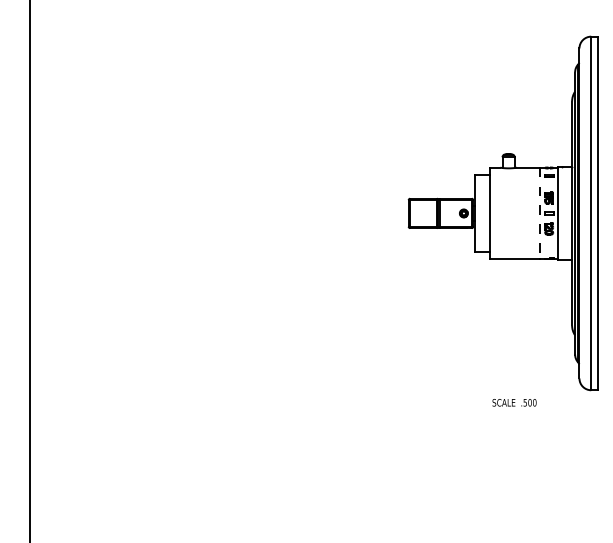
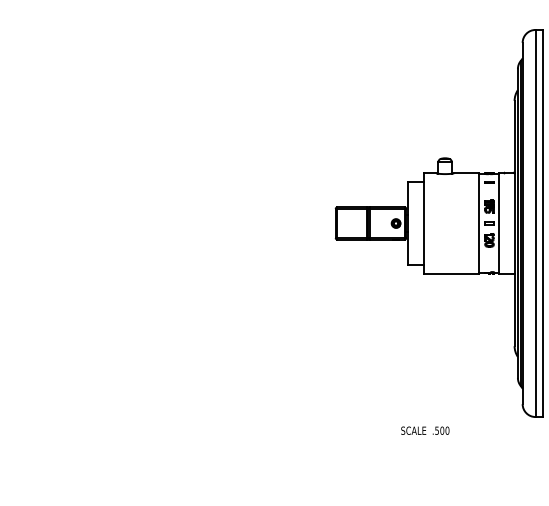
line: (539, 213) -> (478, 223), dashed -> solid
text: (514, 402) -> (425, 430), moved

